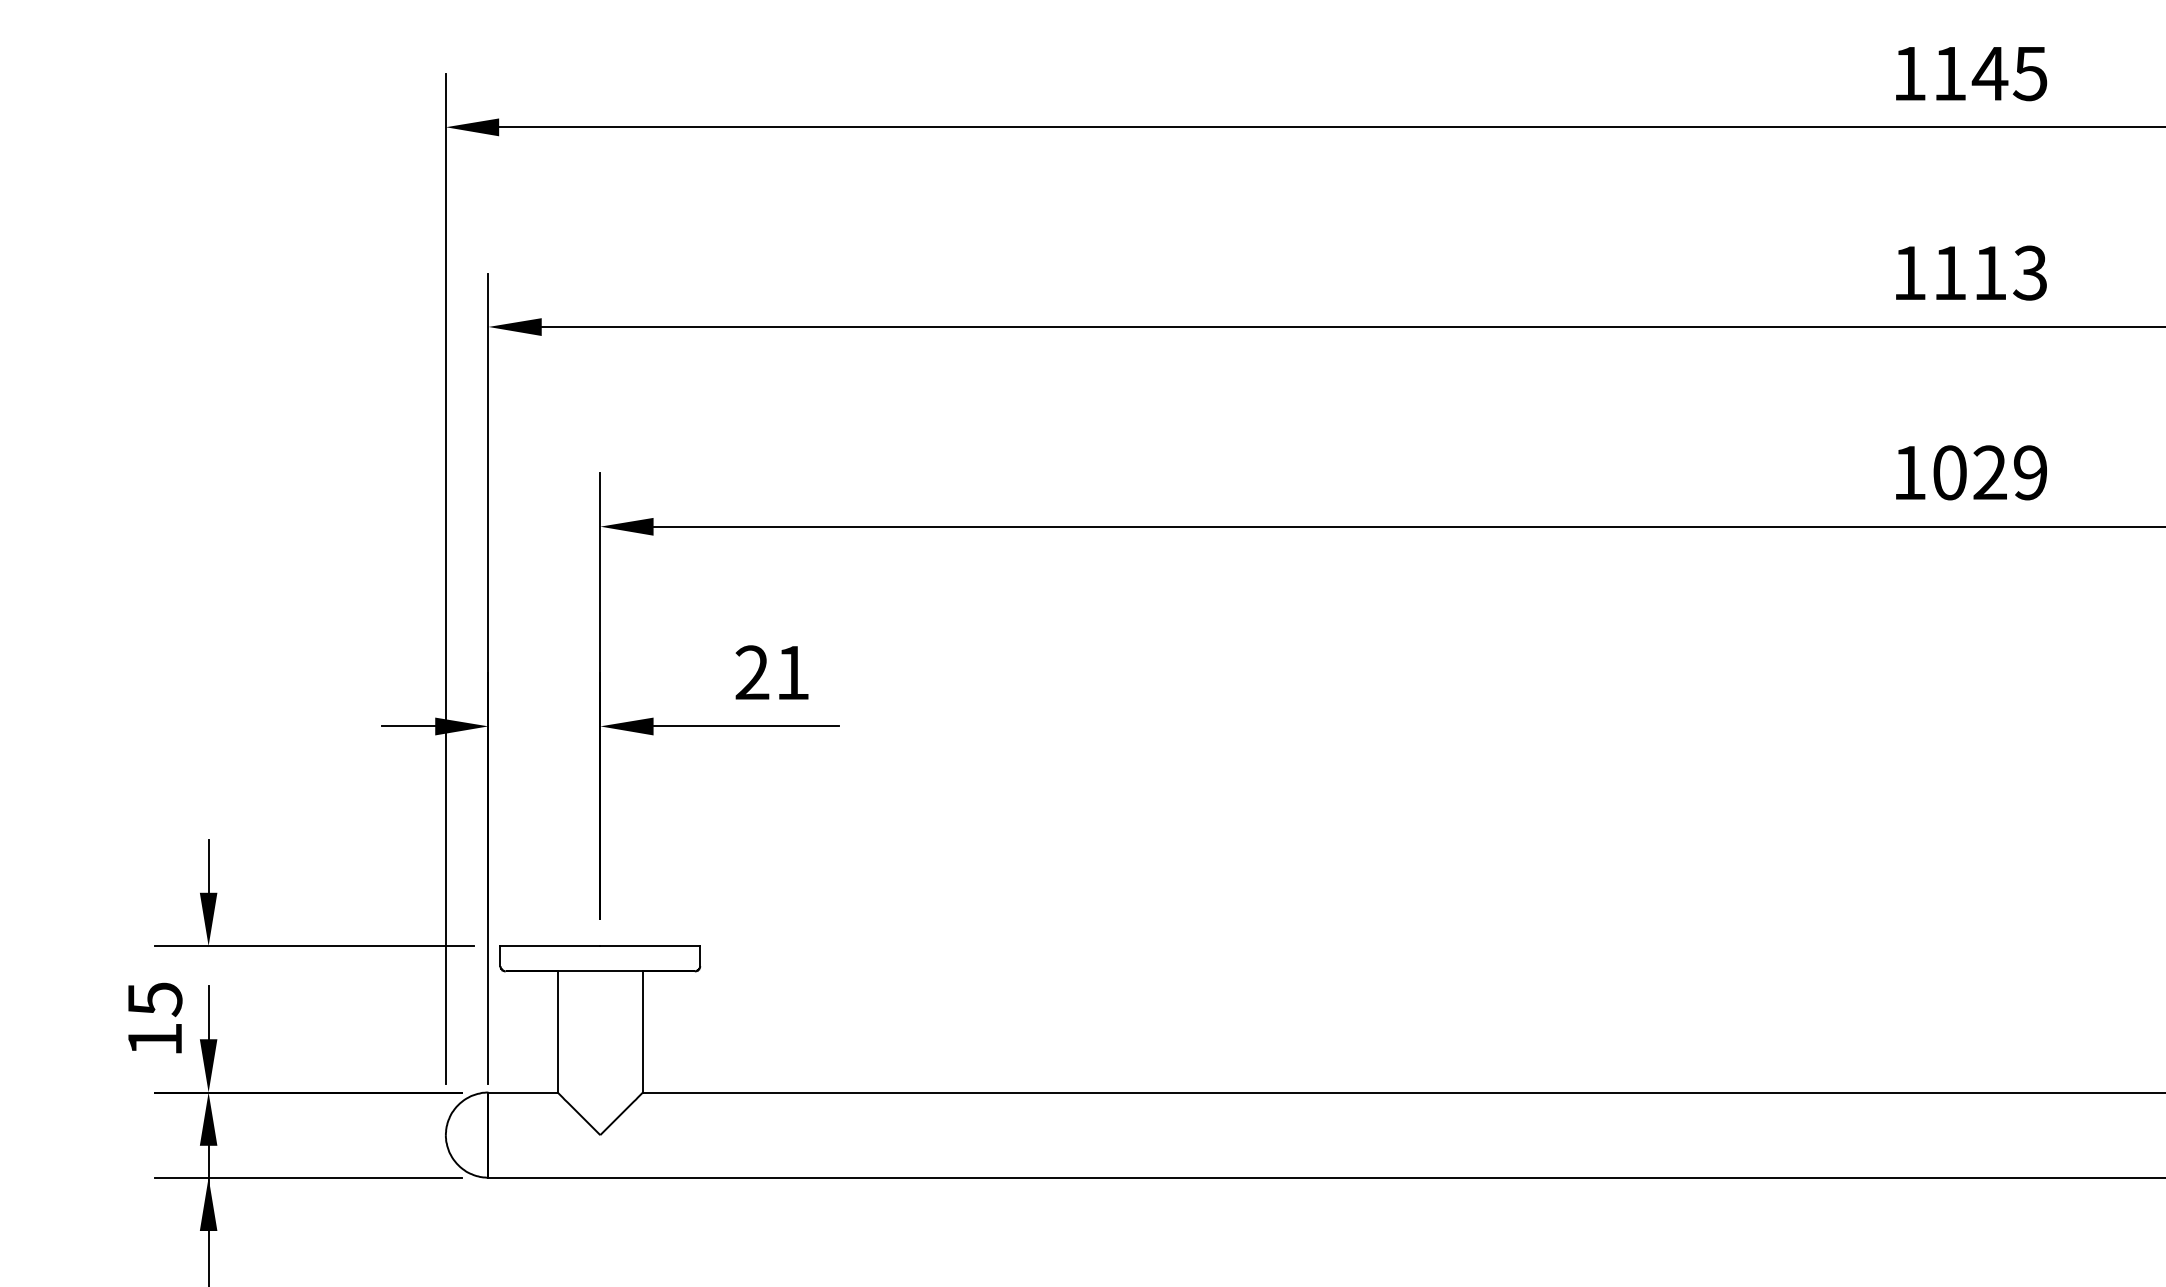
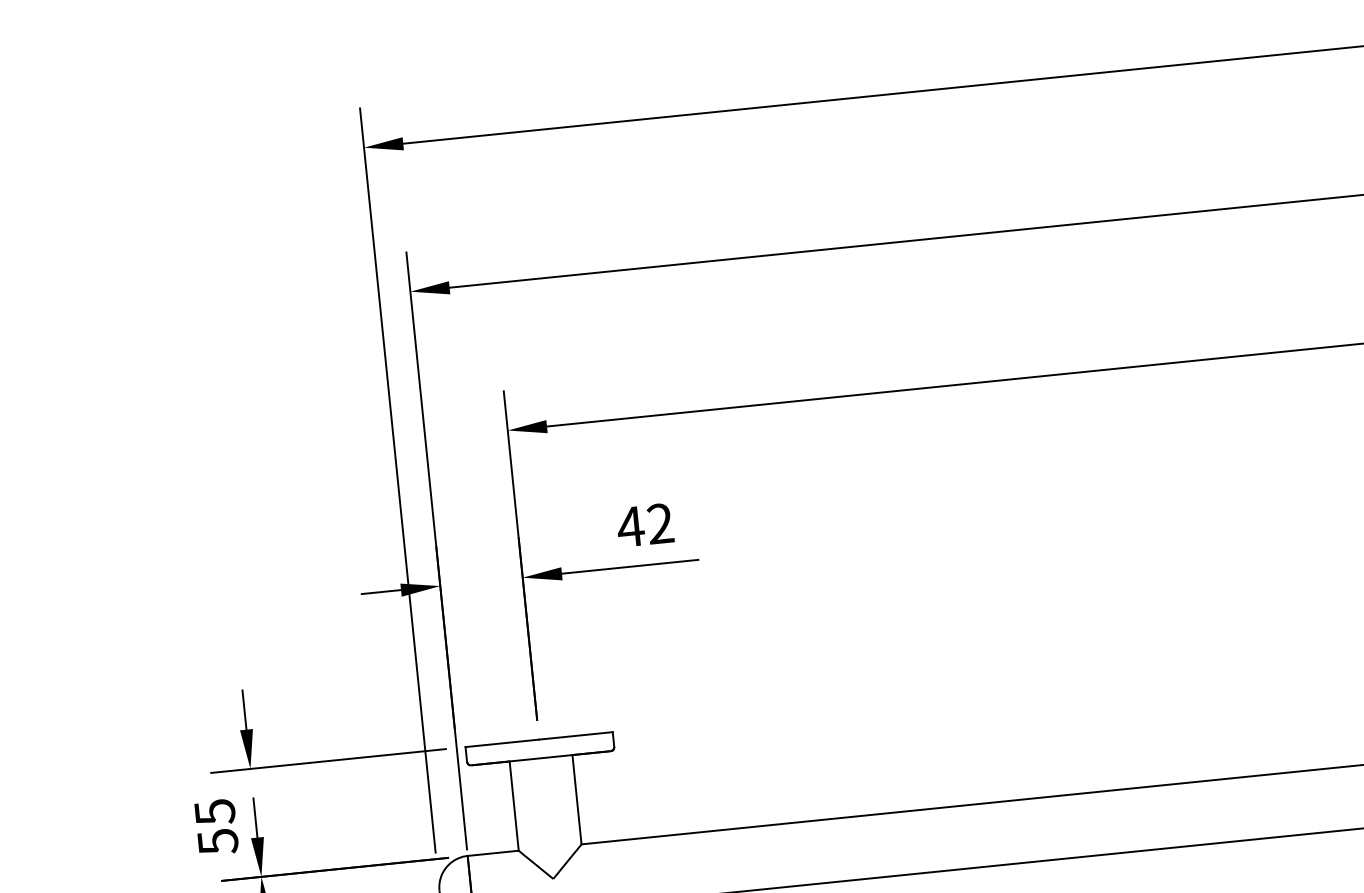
text: (771, 672) -> (644, 525), 21 -> 42
text: (155, 1040) -> (218, 842), 15 -> 55

